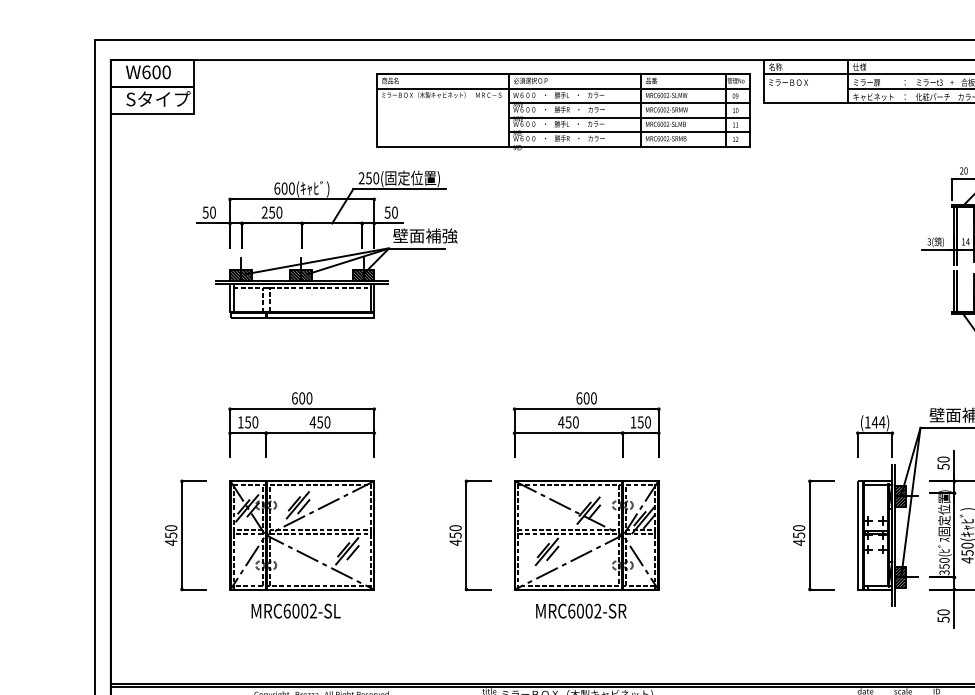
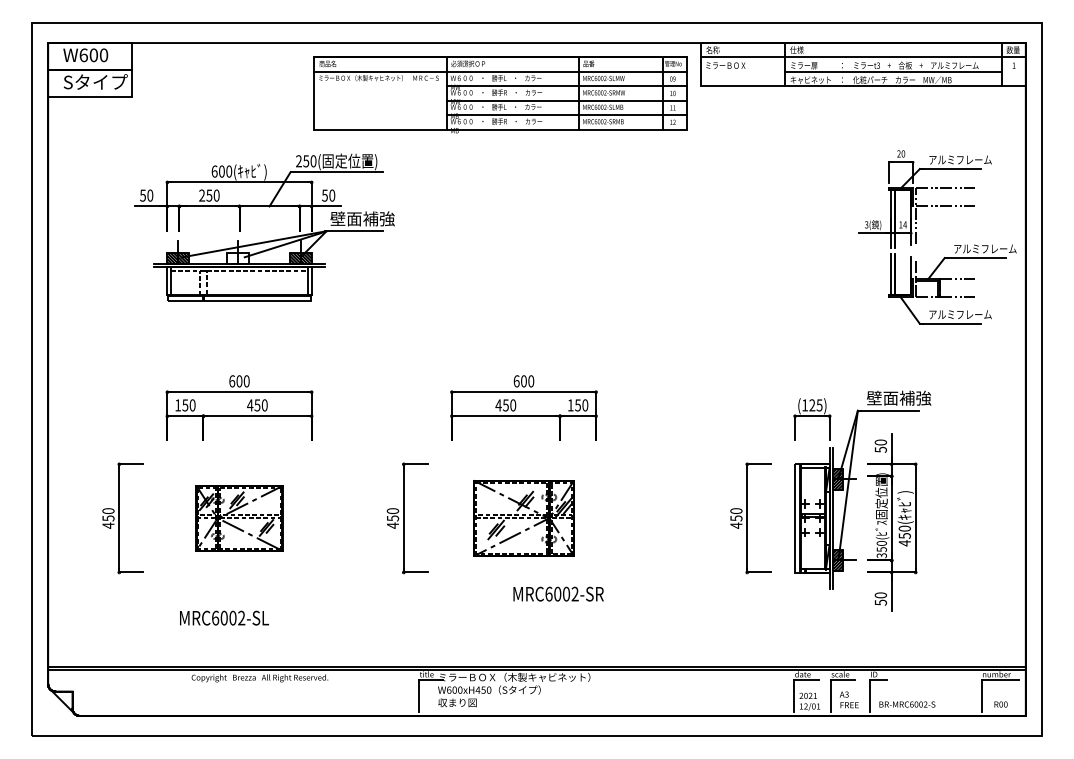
hatch: (301, 274) -> (238, 257), removed
text: (878, 422) -> (815, 405), (144) -> (125)
part: (302, 535) -> (239, 518), size x0.6
part: (586, 535) -> (523, 518), size x0.7
text: (296, 610) -> (224, 617), moved
text: (581, 610) -> (558, 593), moved

